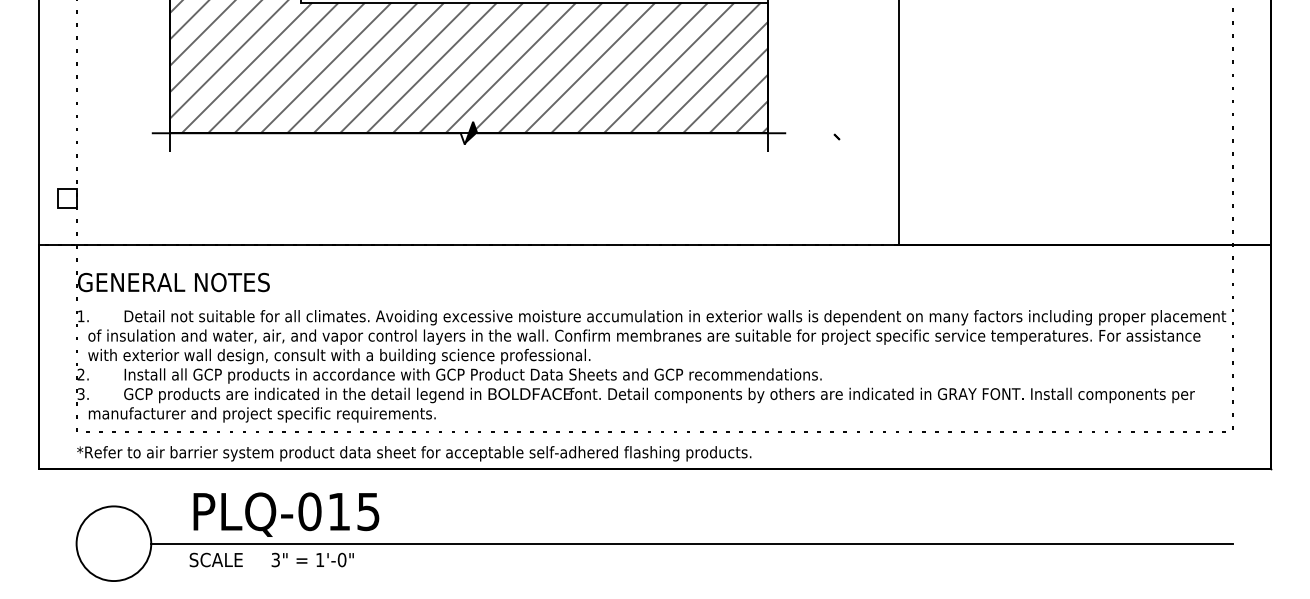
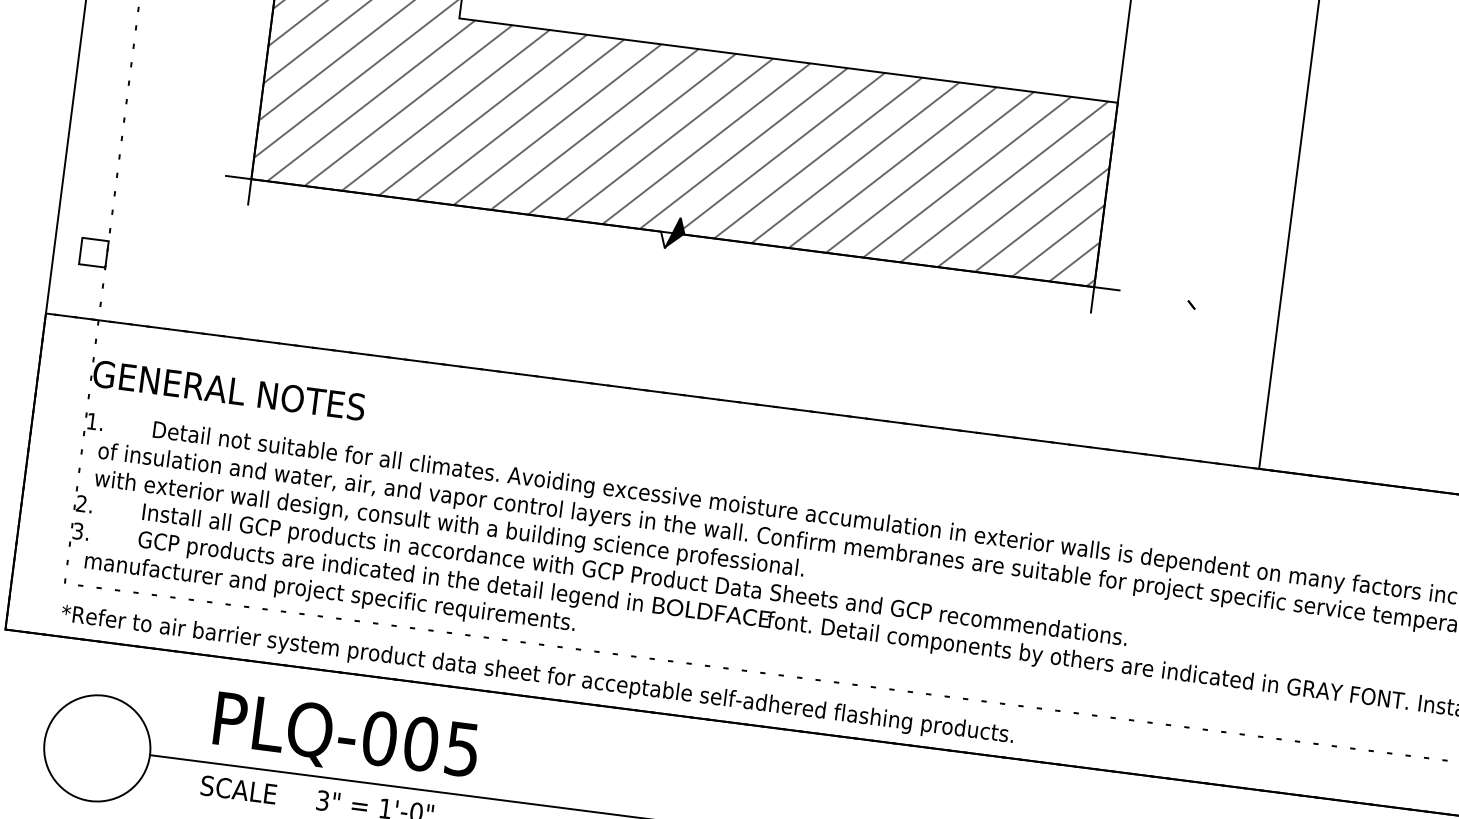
text: (338, 511) -> (420, 743), PLQ-015 -> PLQ-005

